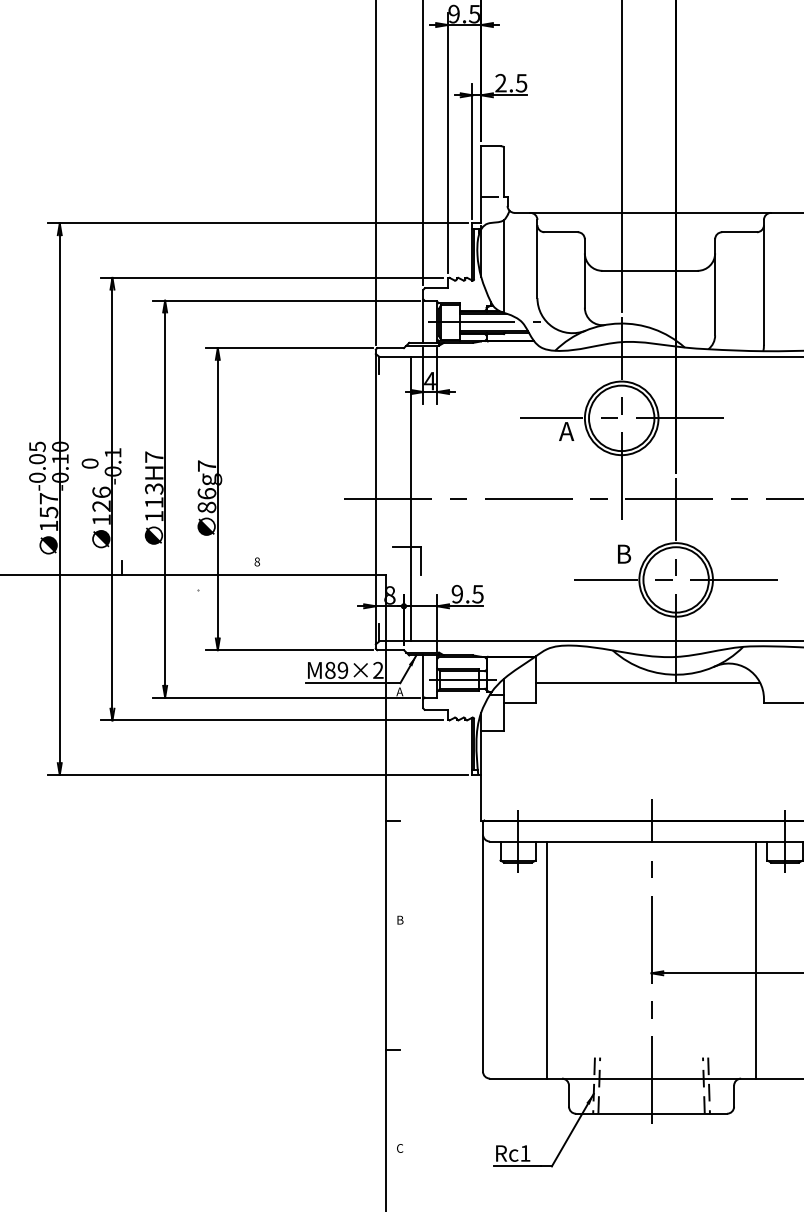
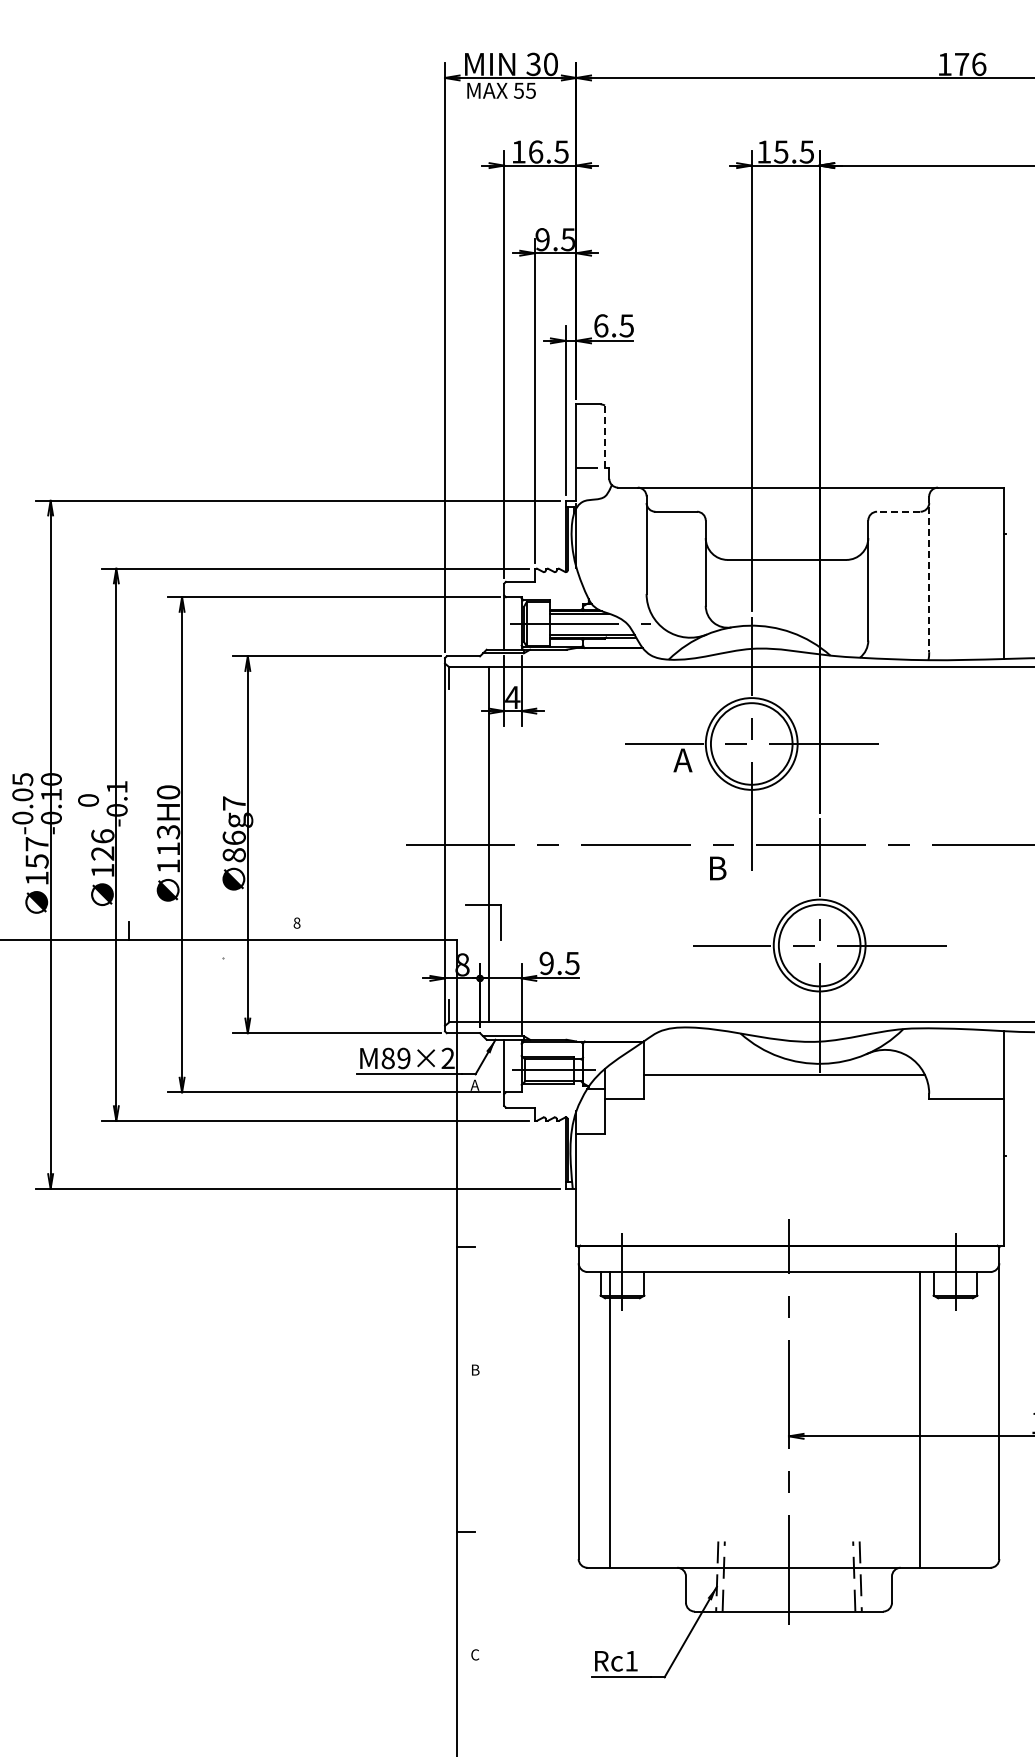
text: (501, 82) -> (601, 325), 2.5 -> 6.5
line: (503, 171) -> (604, 436), solid -> dashed
line: (739, 232) -> (898, 511), solid -> dashed
line: (503, 266) -> (604, 554), removed
line: (764, 282) -> (929, 574), solid -> dashed
text: (154, 457) -> (168, 792), 113H7 -> 113H0
text: (624, 554) -> (718, 868), moved
line: (546, 959) -> (610, 1419), moved

